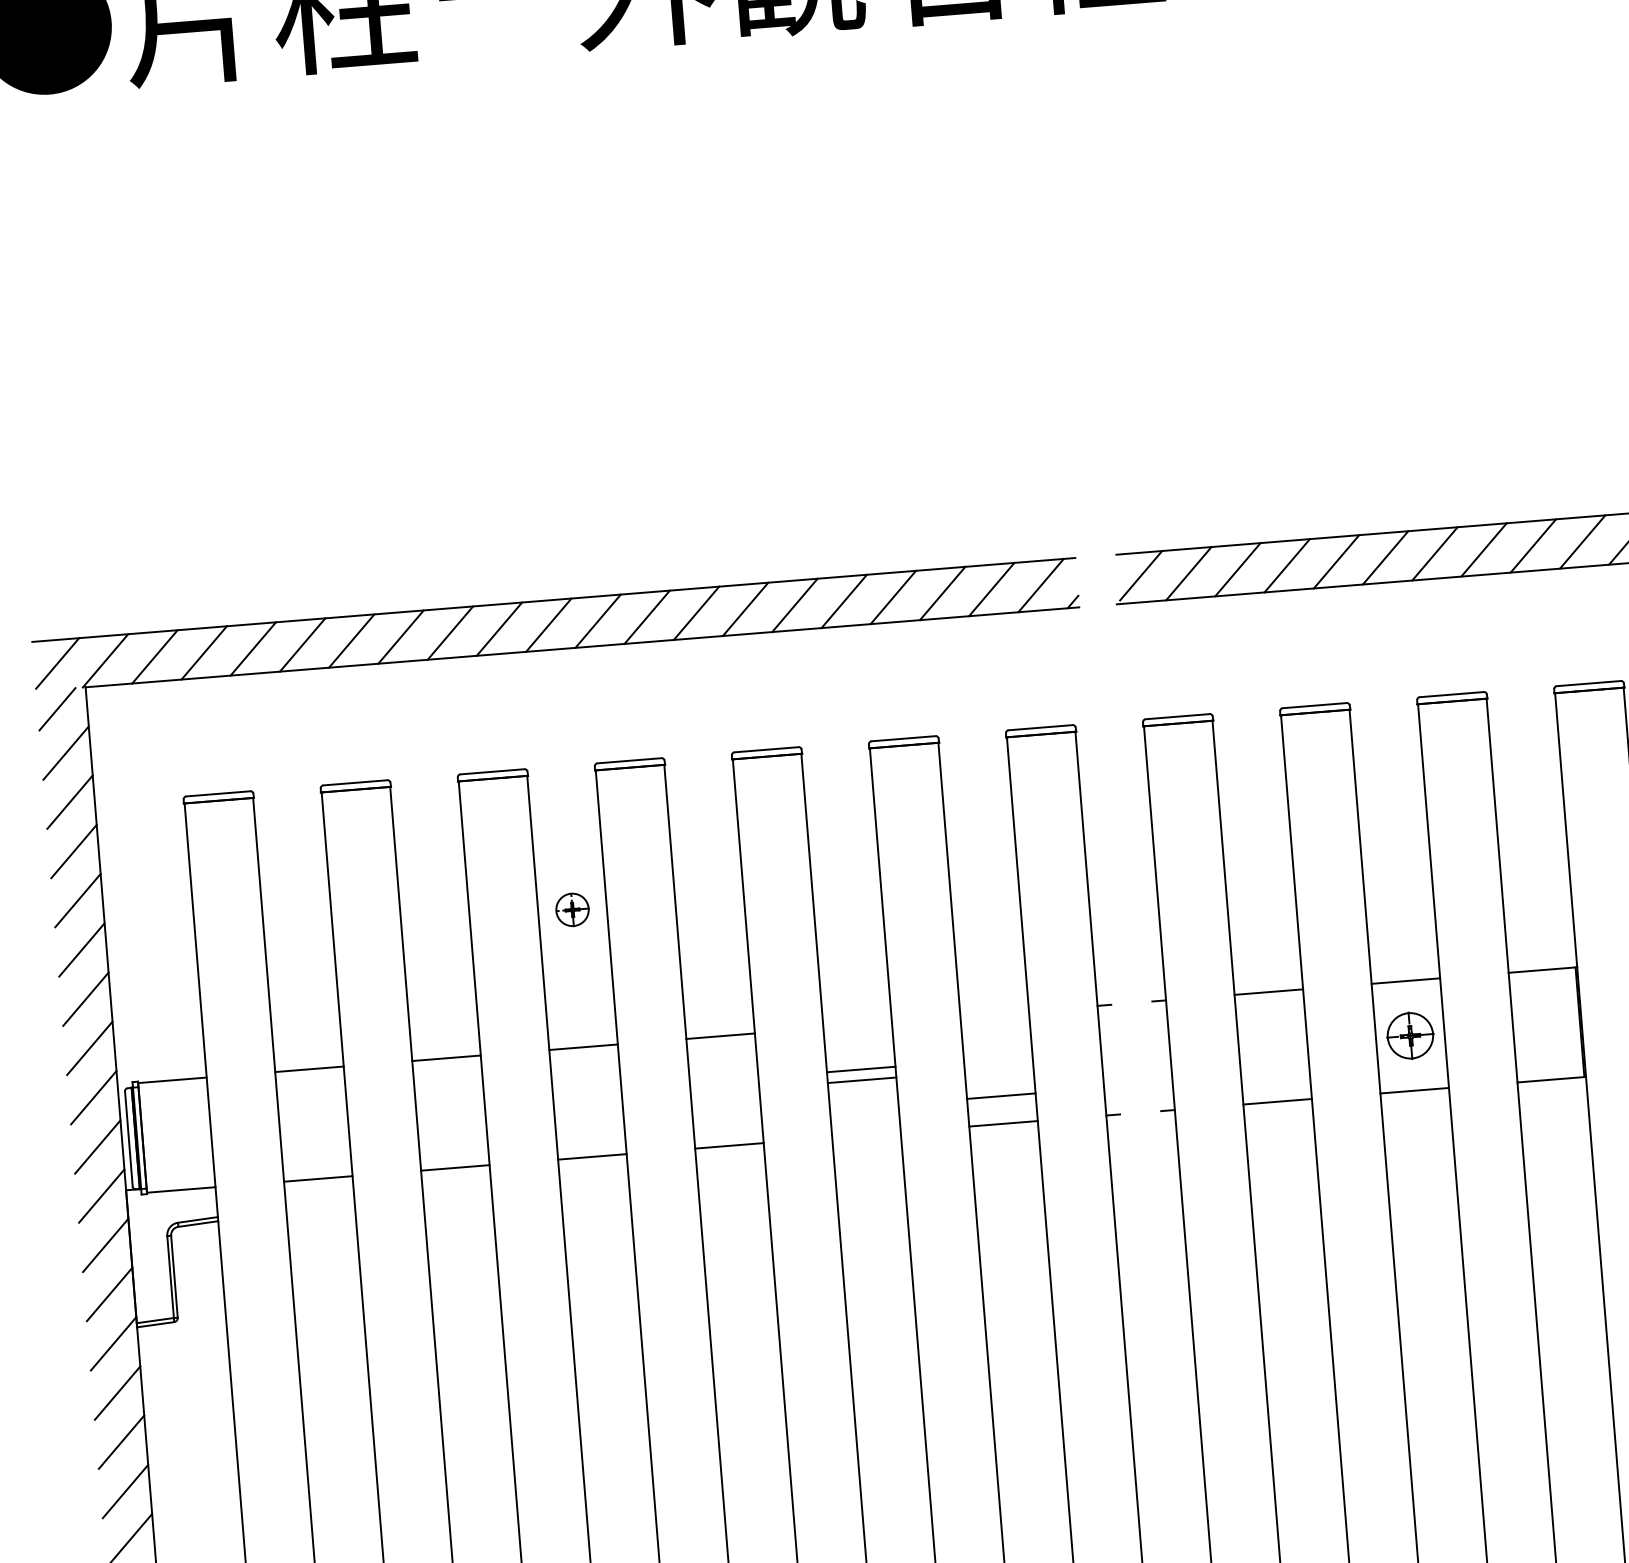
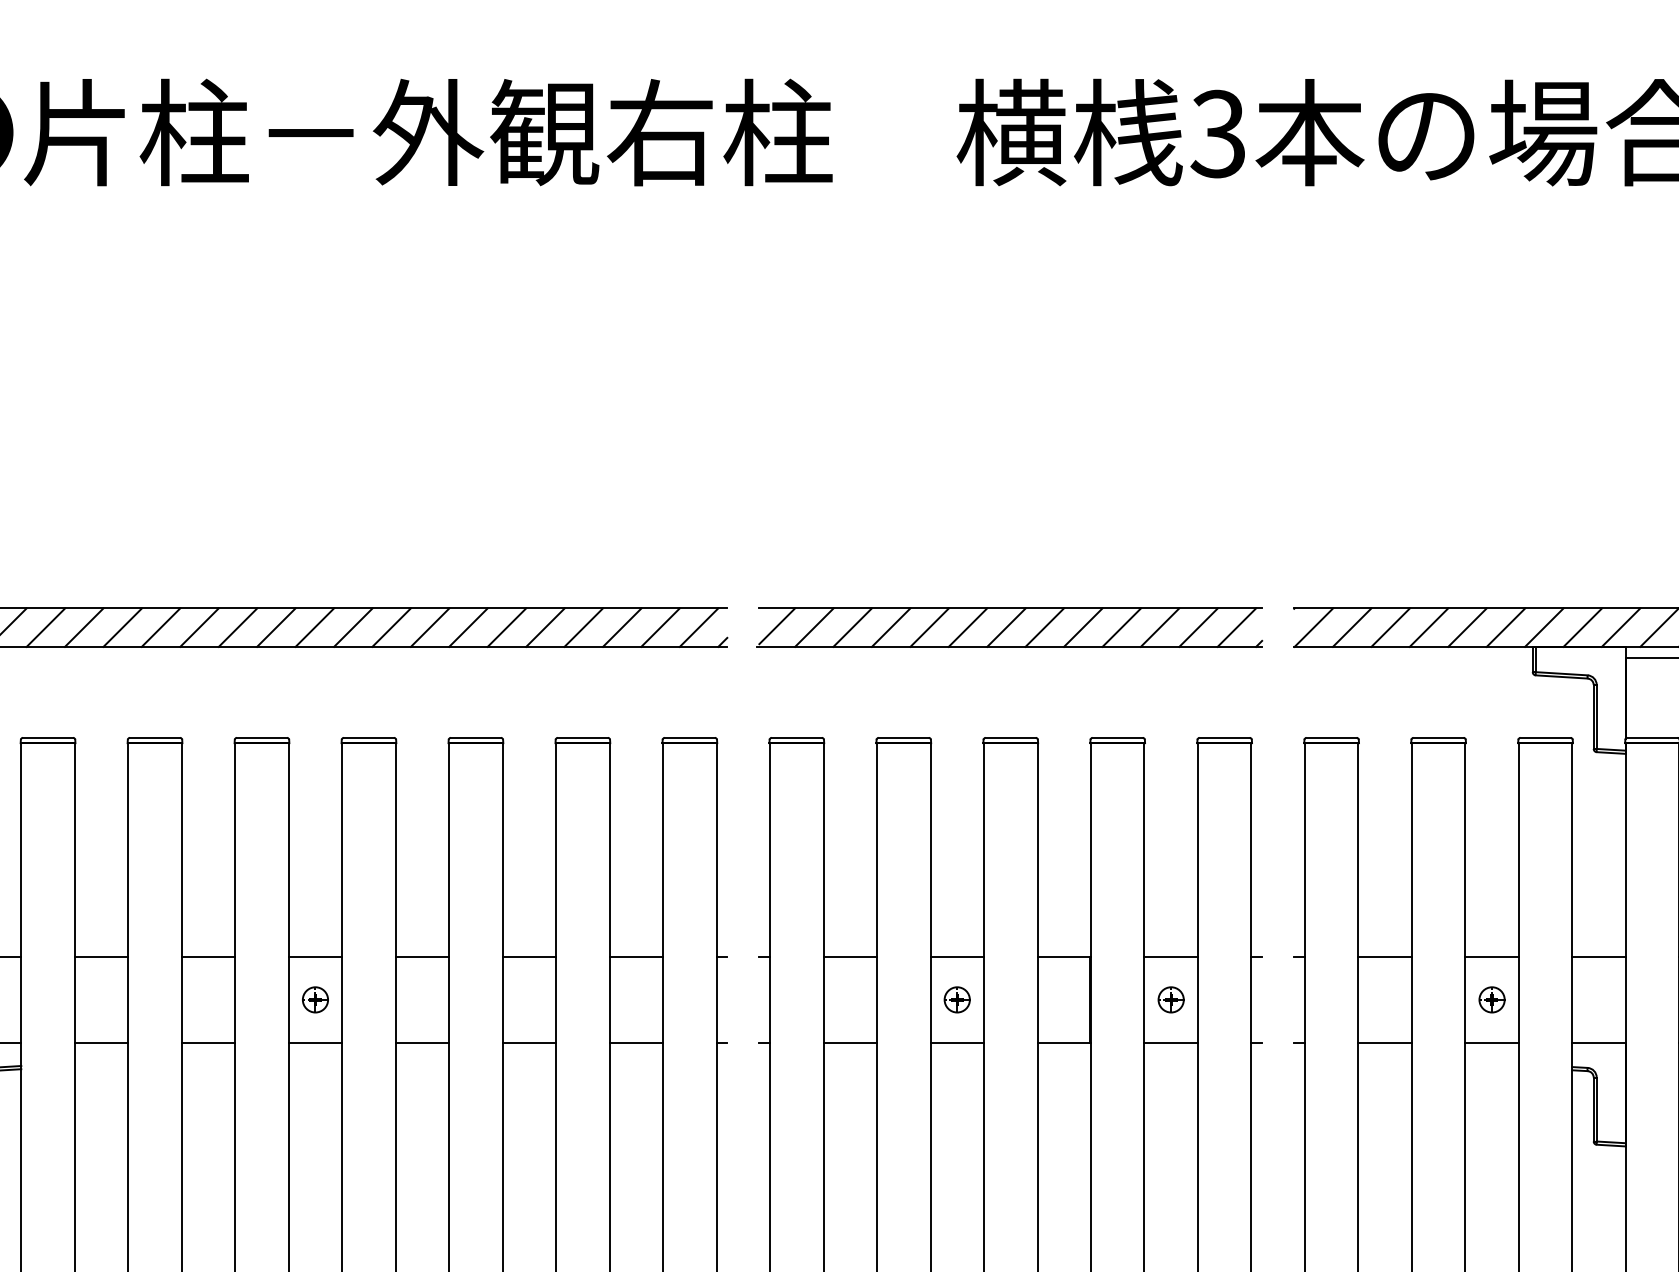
part: (572, 909) -> (315, 999), moved
part: (1409, 1035) -> (956, 999), size x0.71
line: (861, 1069) -> (529, 1042), moved
line: (862, 1080) -> (529, 957), moved
line: (1001, 1096) -> (636, 957), moved

